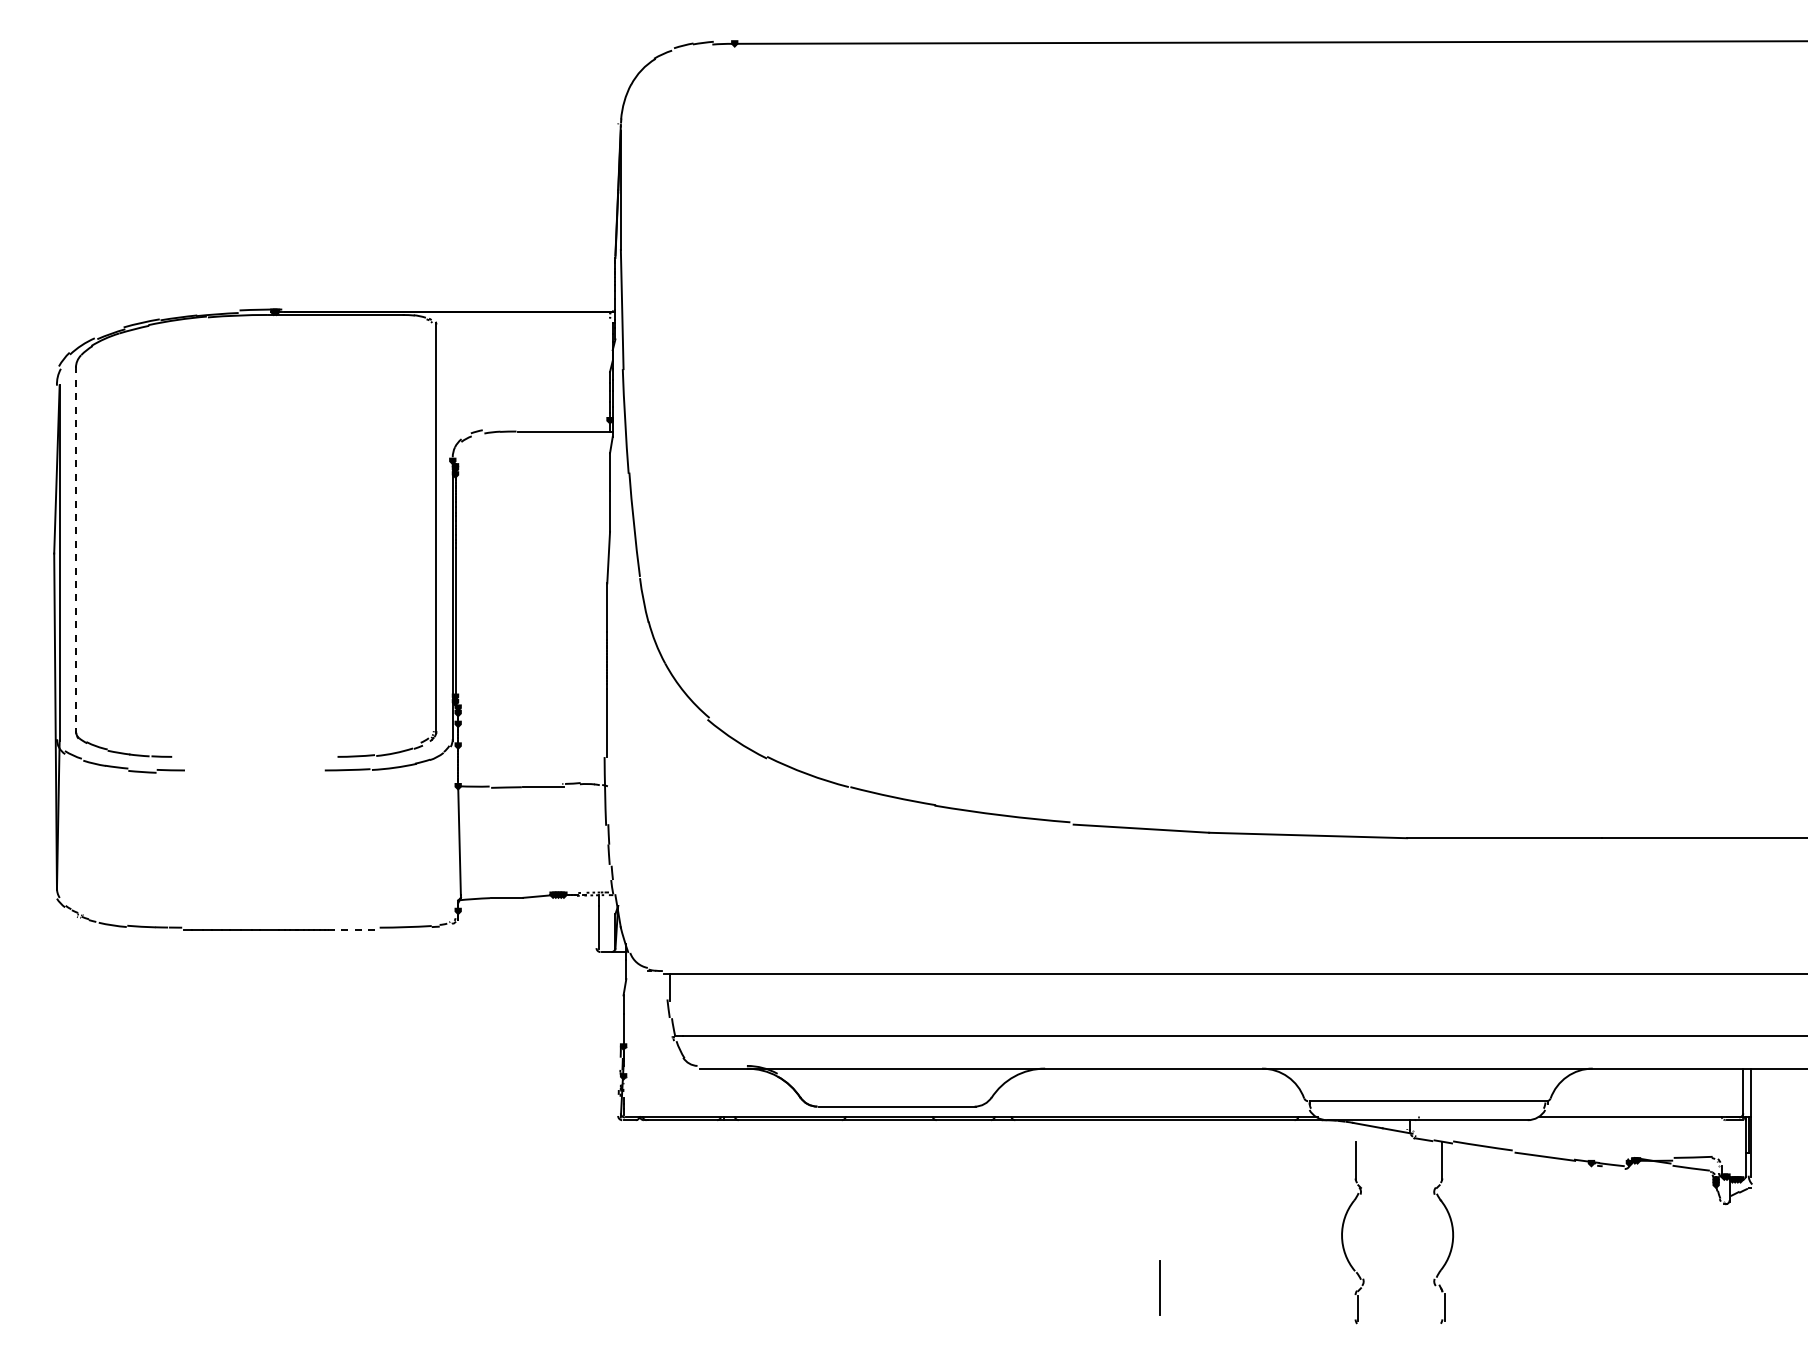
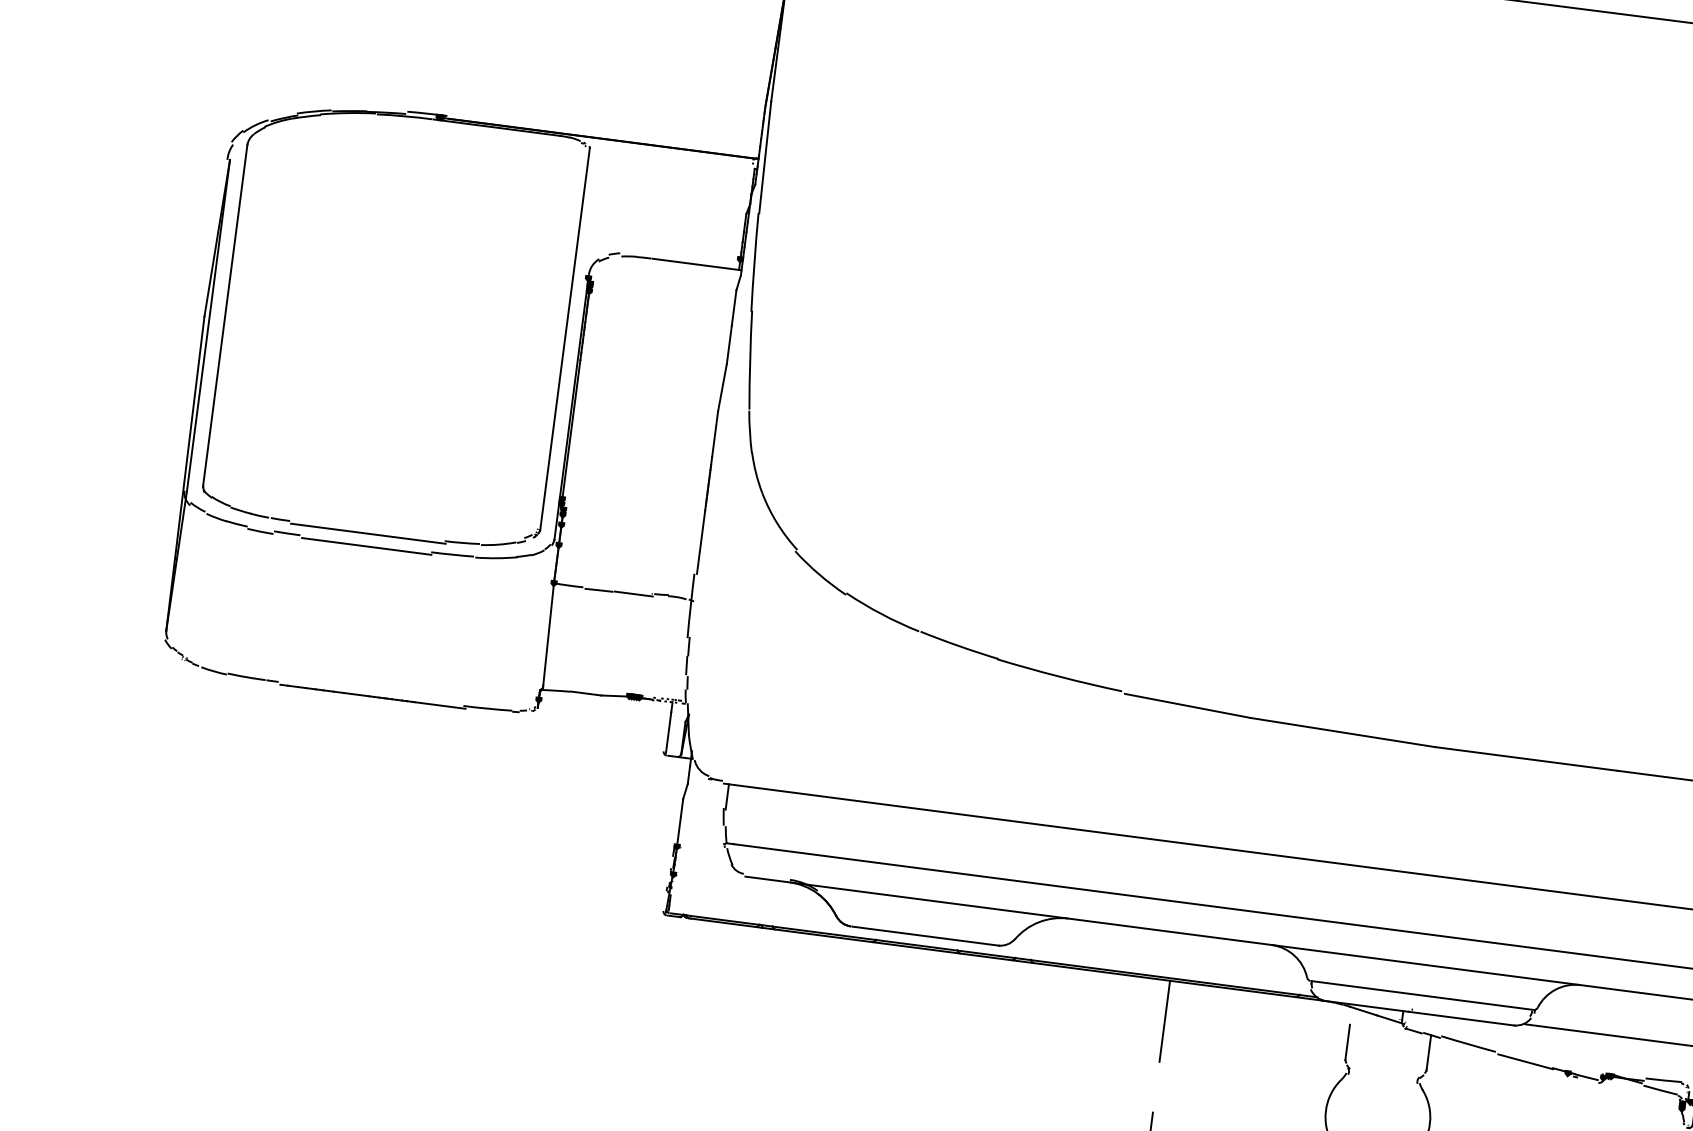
line: (75, 549) -> (224, 315), dashed -> solid
line: (255, 759) -> (367, 533), added
line: (256, 773) -> (366, 546), added
line: (355, 930) -> (440, 705), dashed -> solid
line: (1160, 1163) -> (1164, 1021), added

